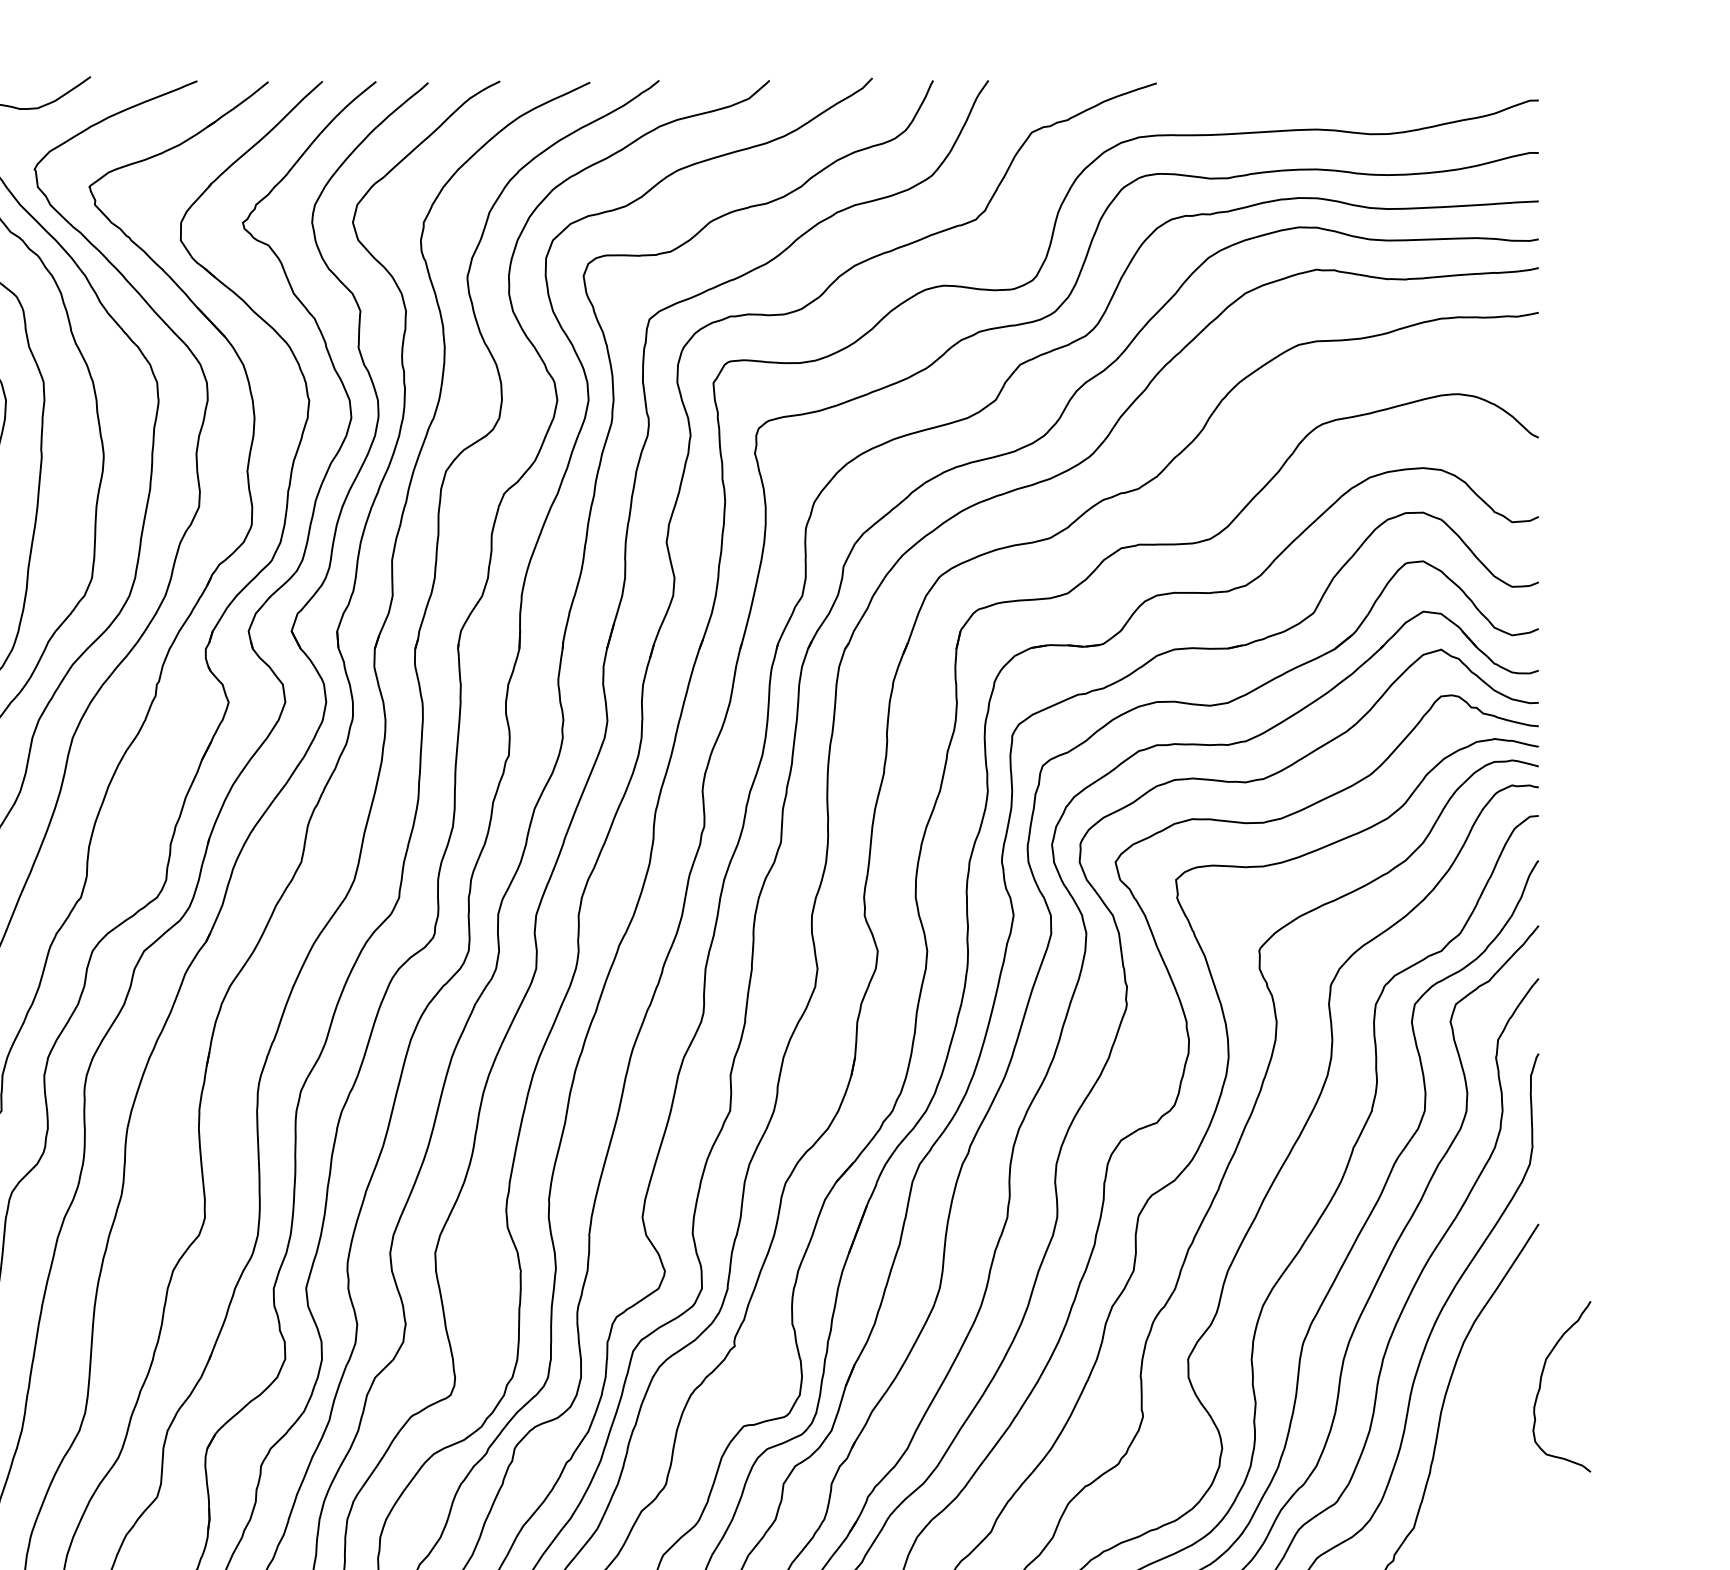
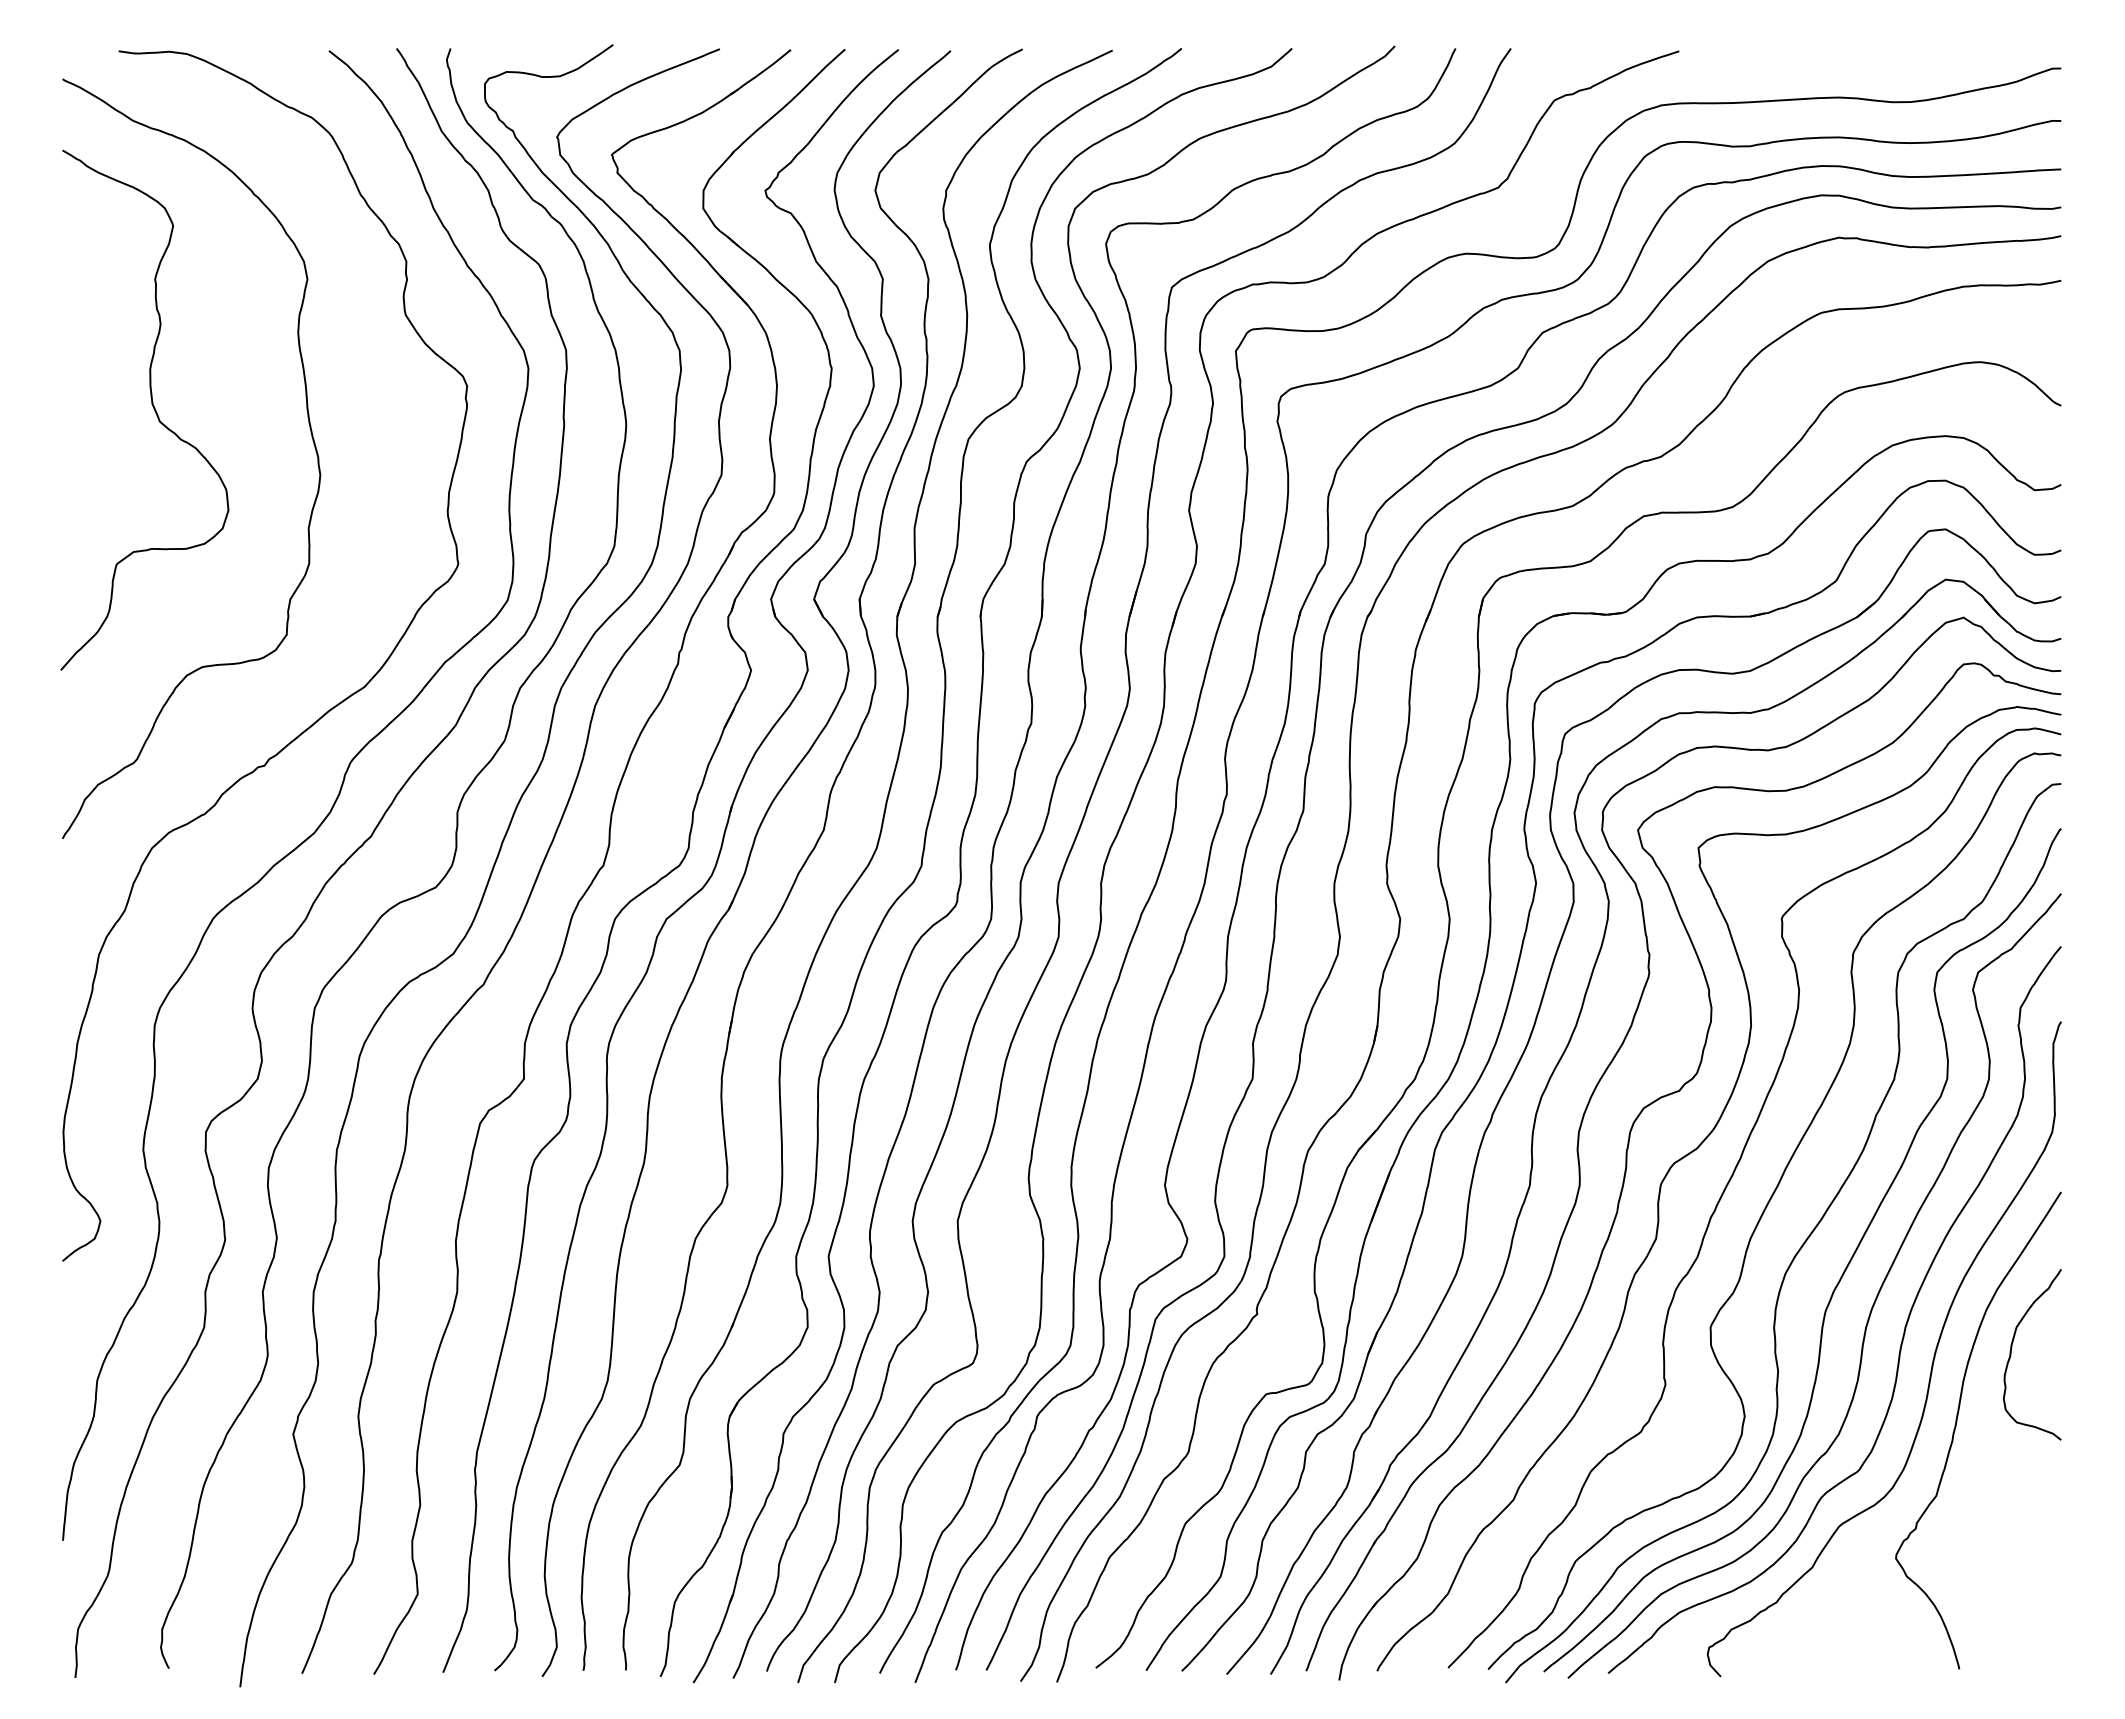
curve: (1541, 1386) -> (2011, 1354), moved

